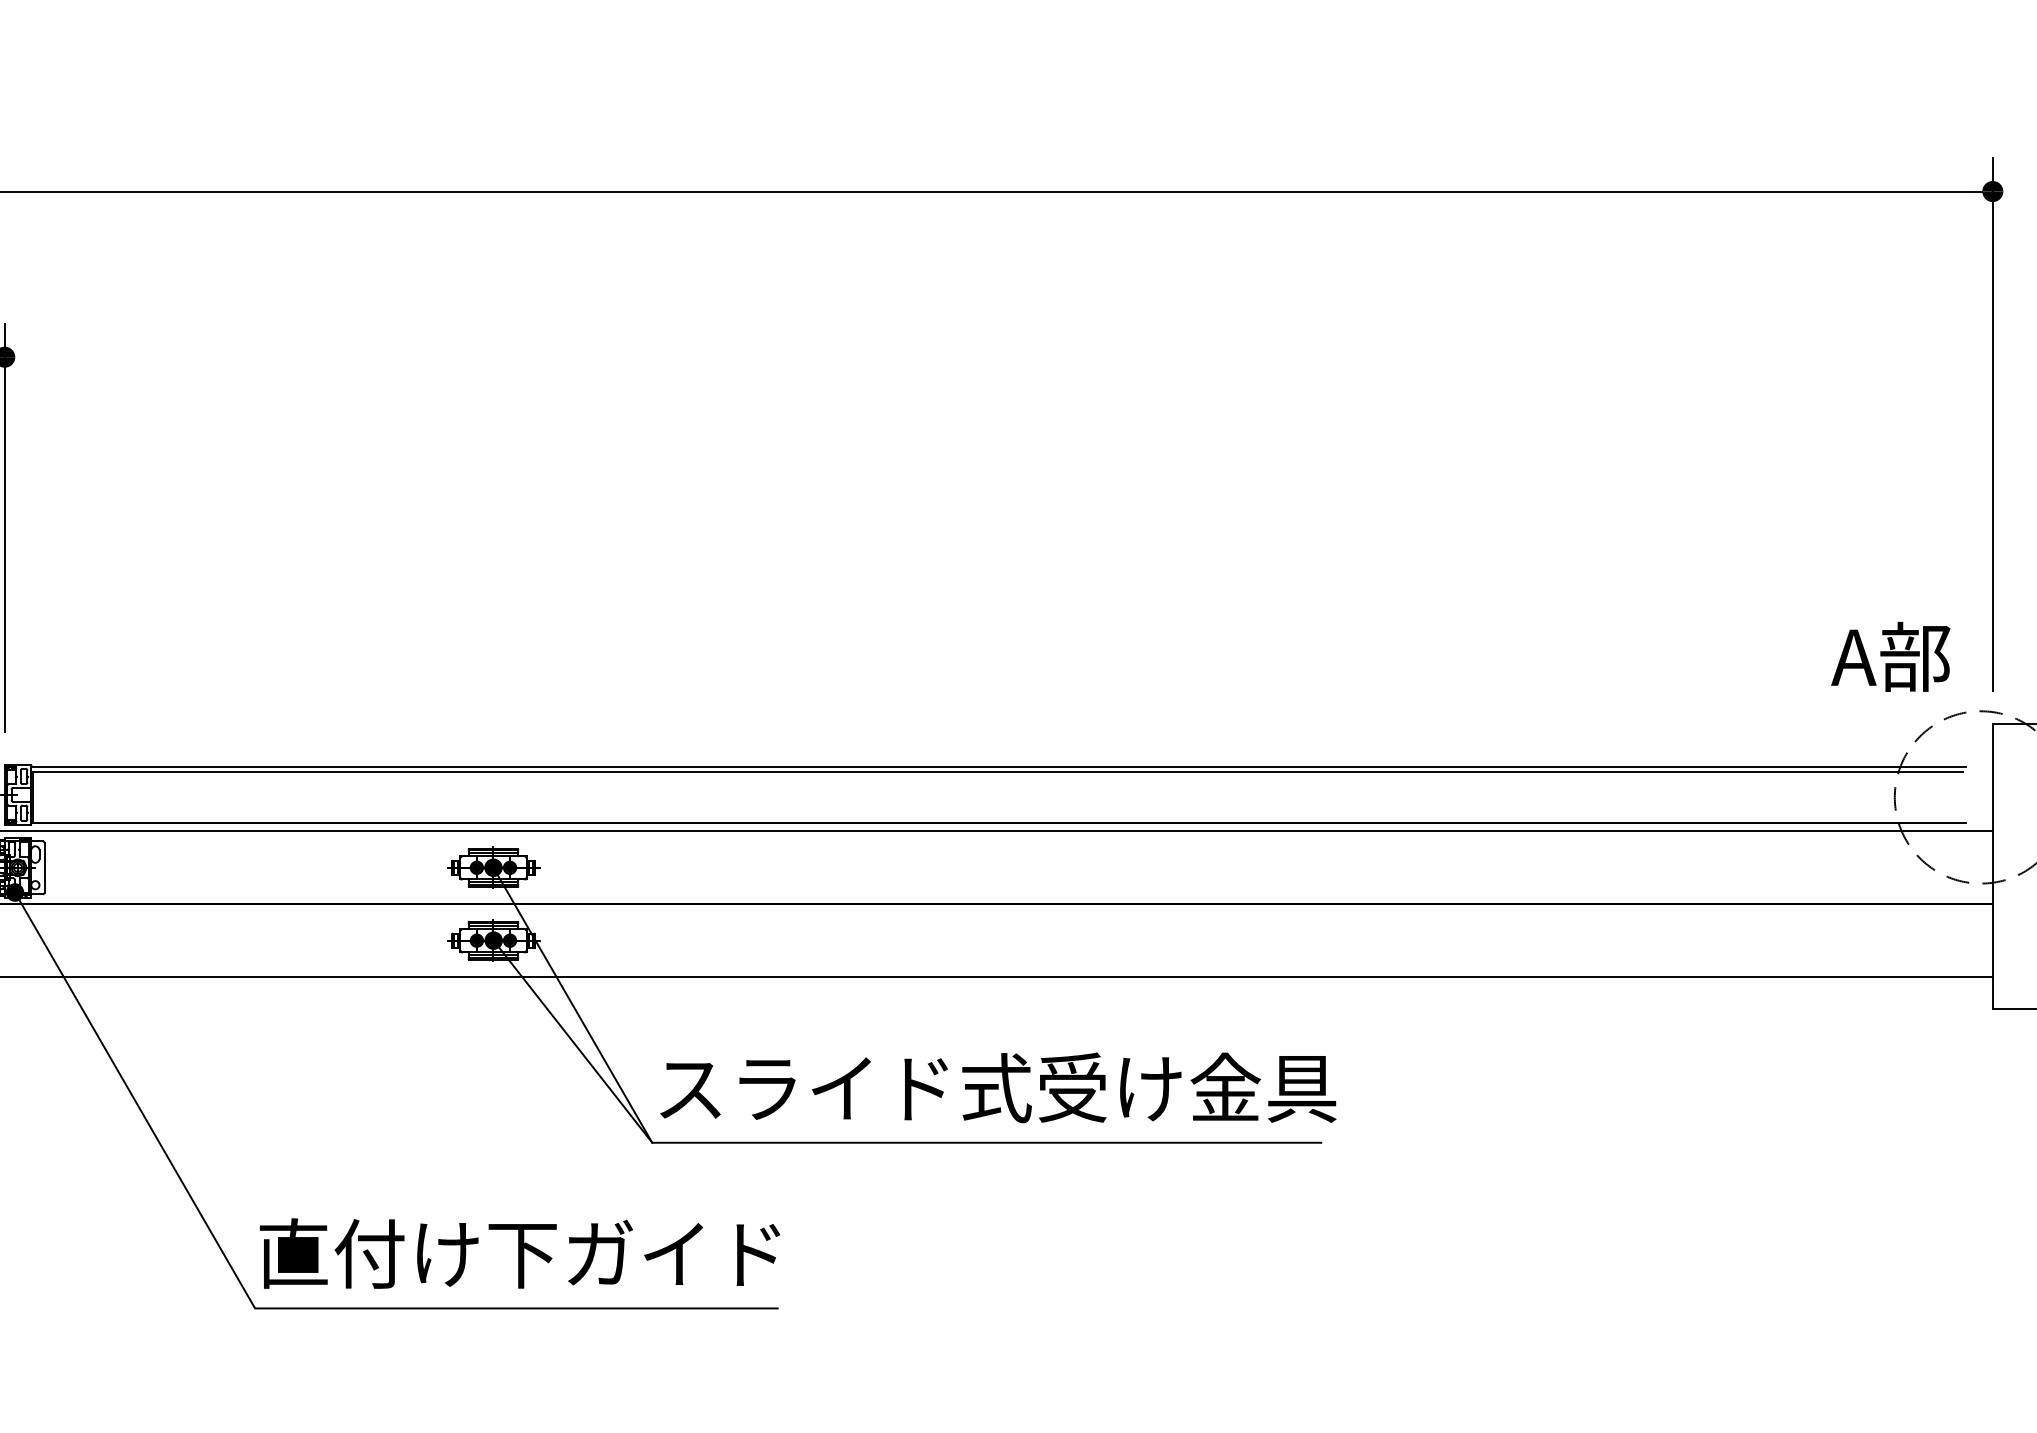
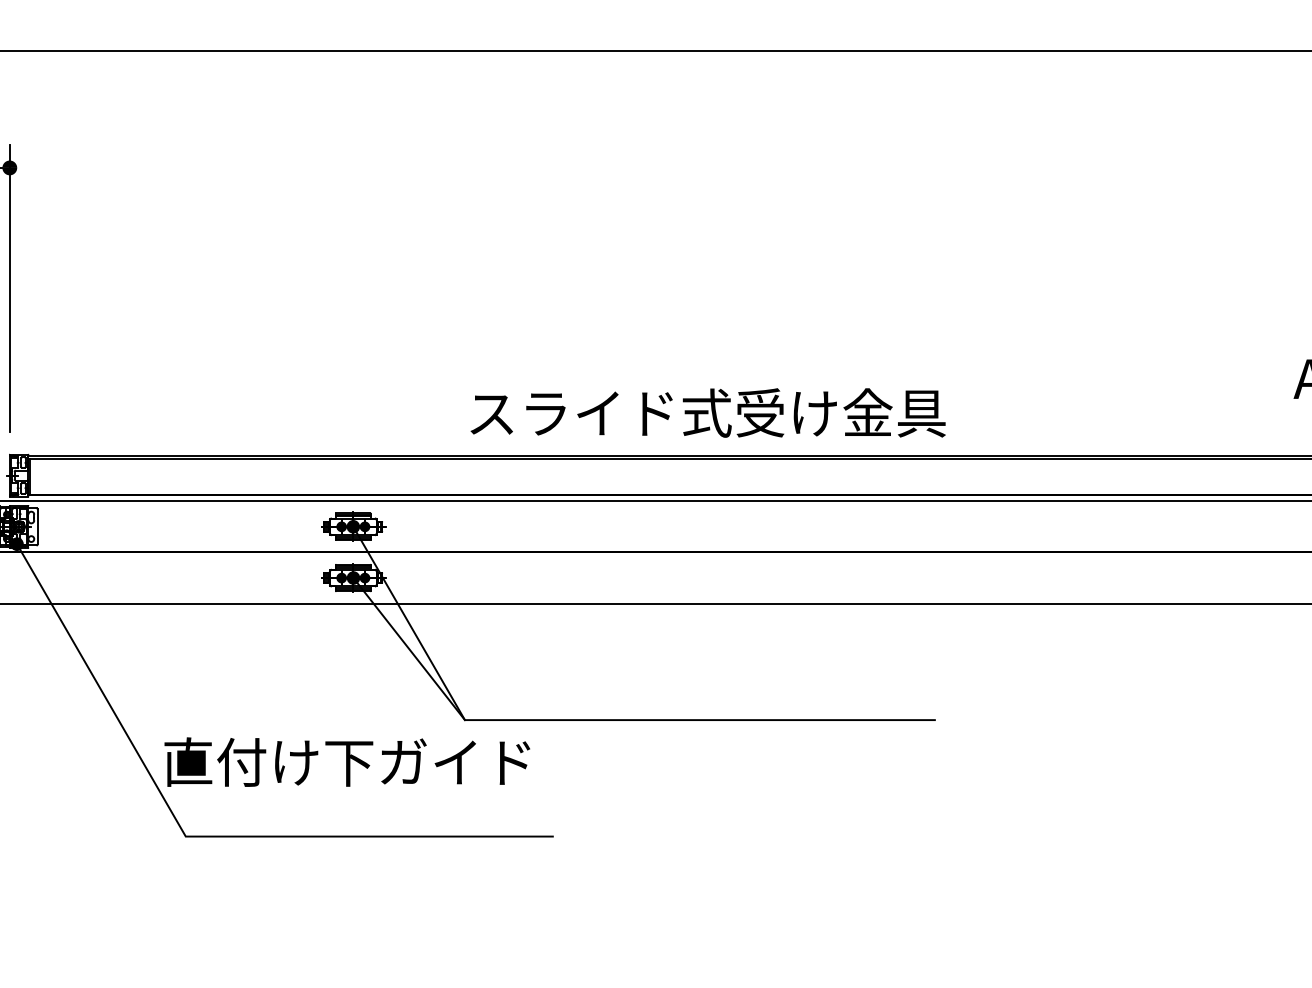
text: (998, 1087) -> (708, 412), moved
text: (519, 1253) -> (347, 762), moved

